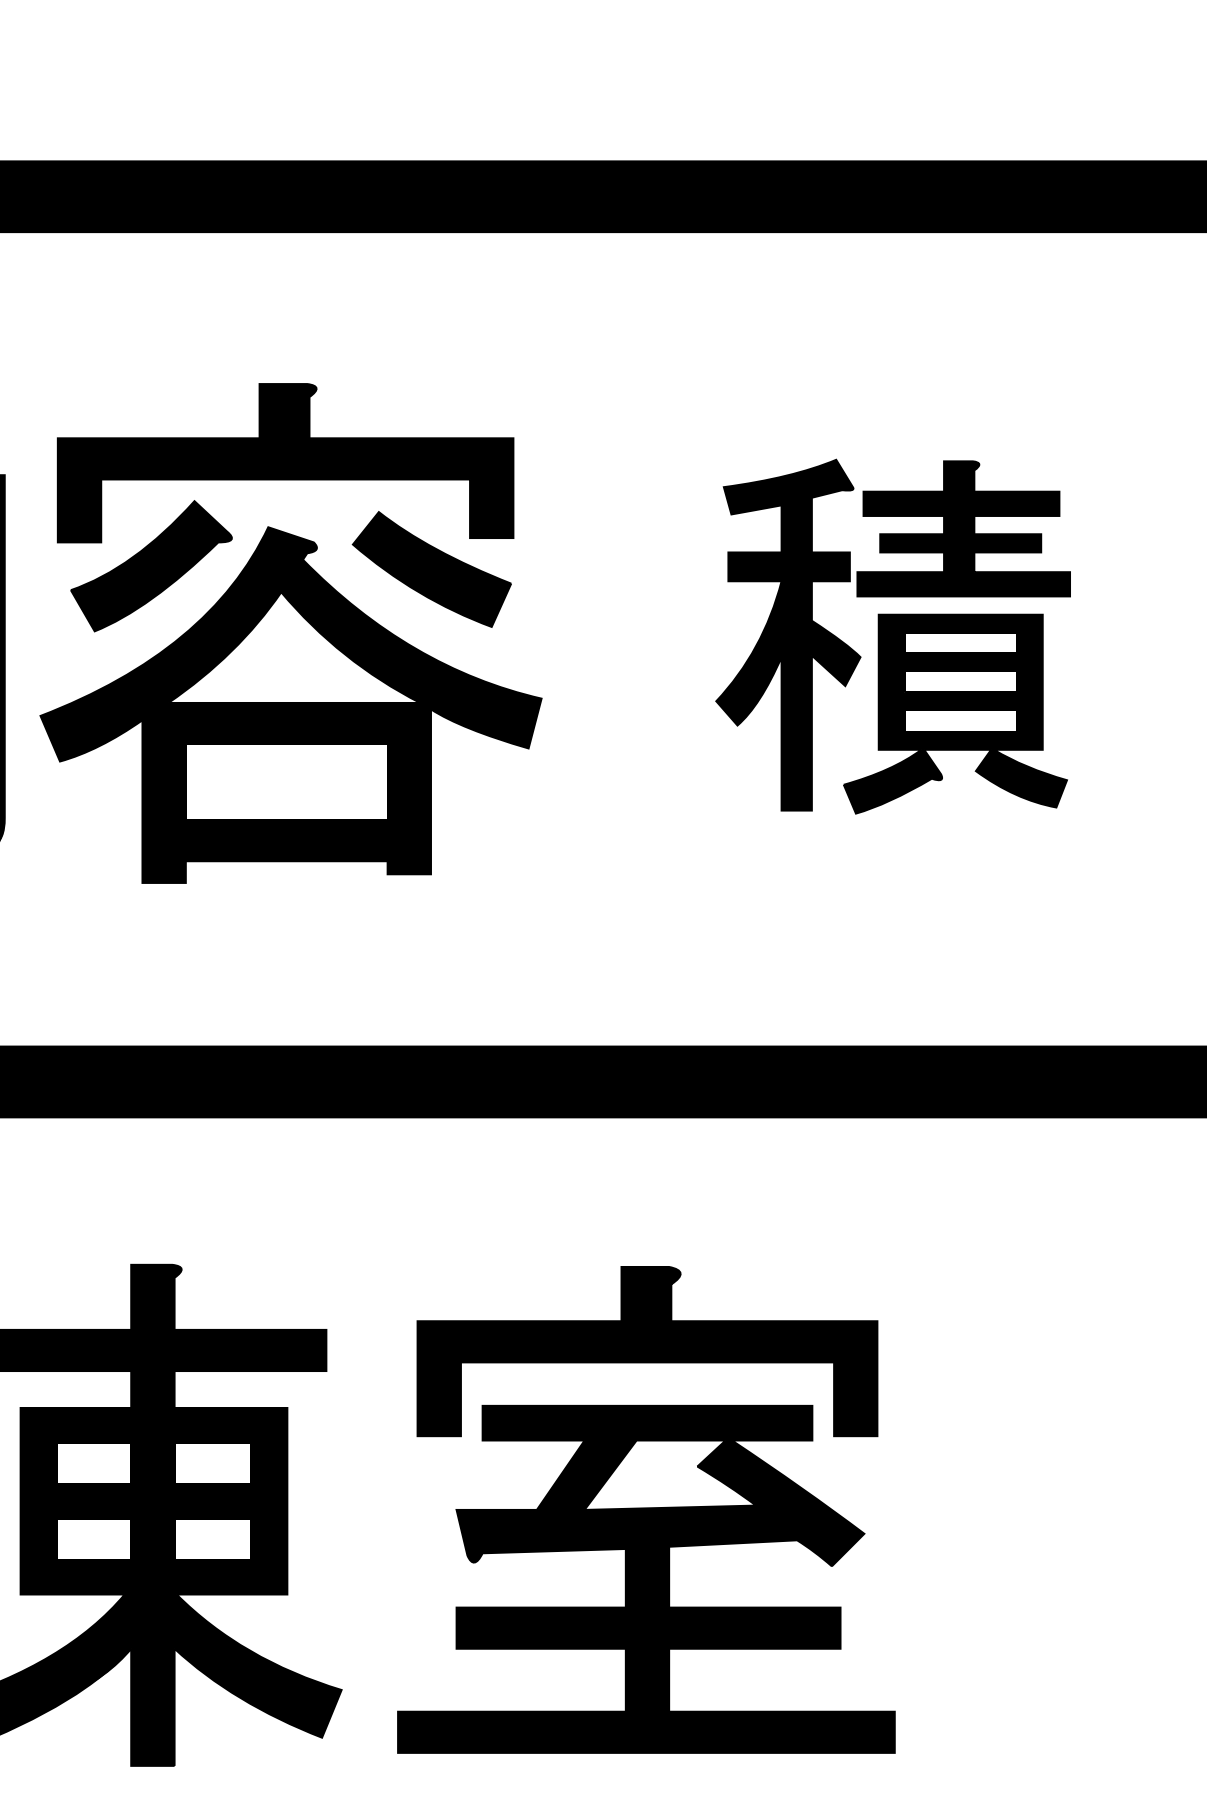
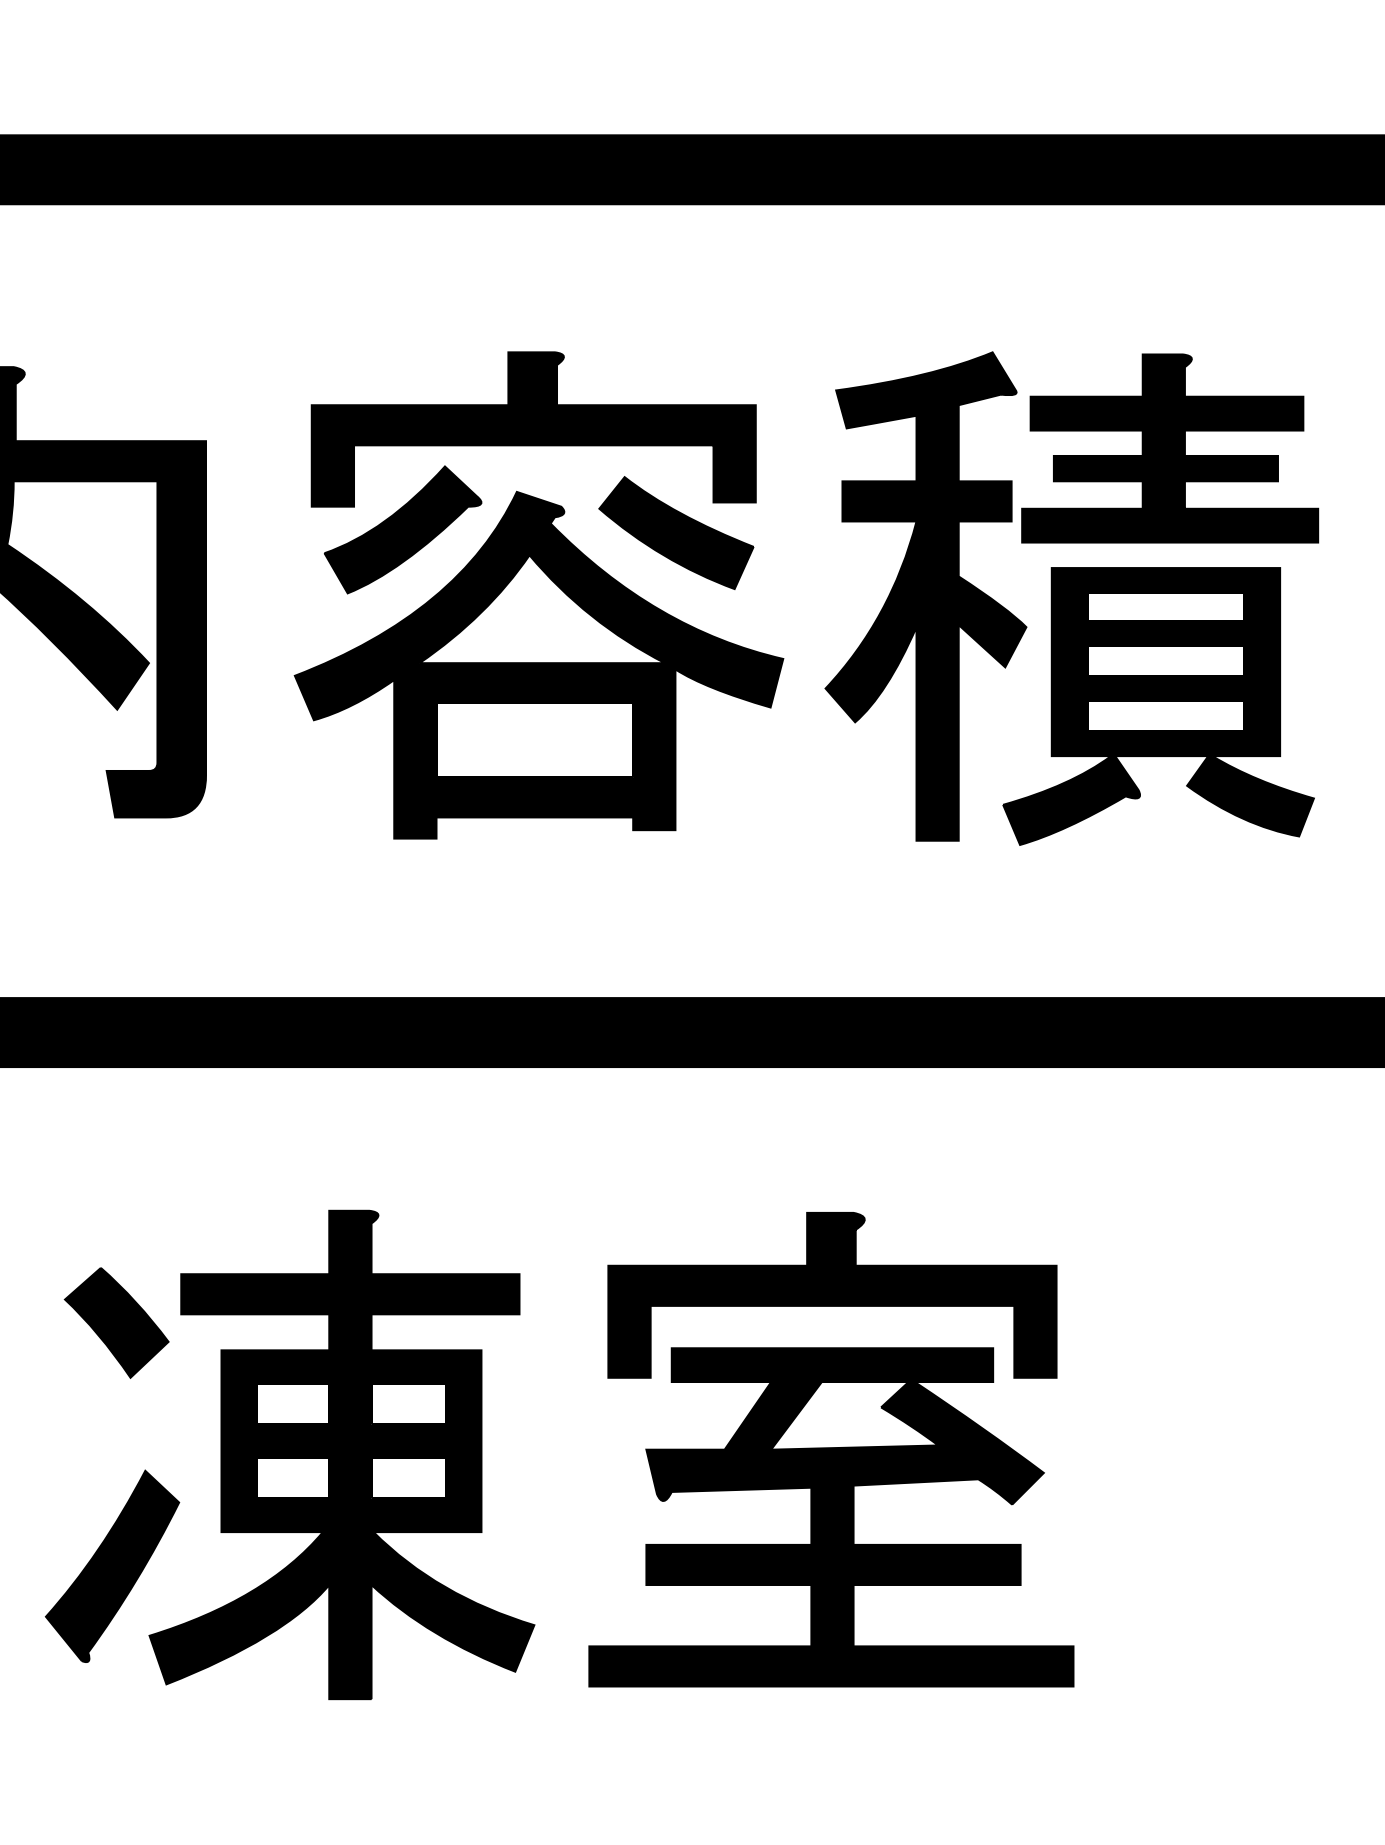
part: (290, 633) -> (538, 595), moved
part: (892, 636) -> (1071, 598), size x1.43

